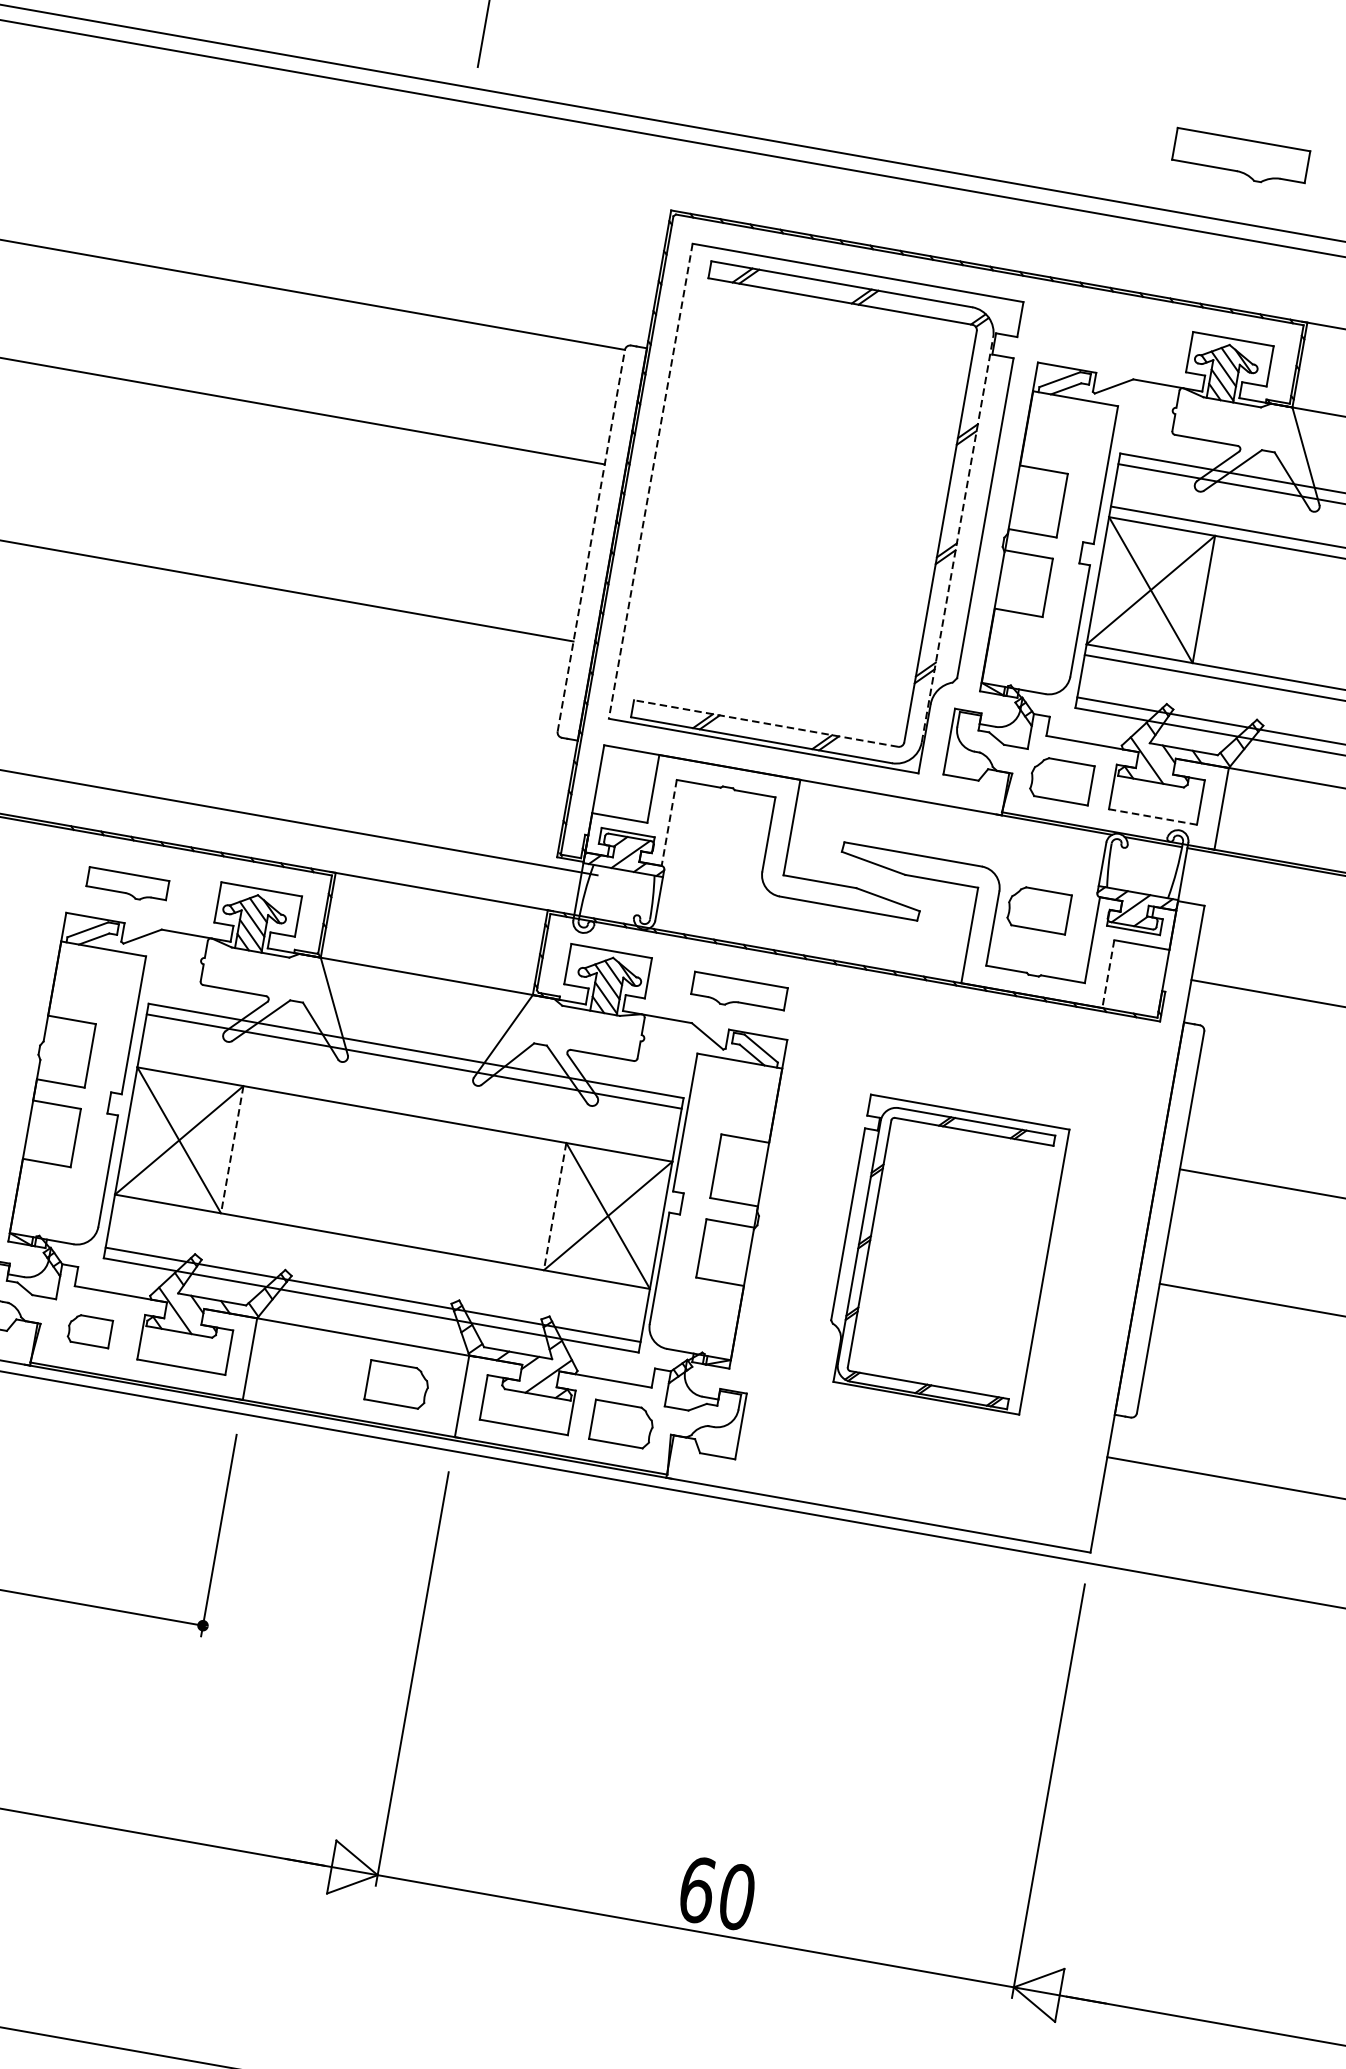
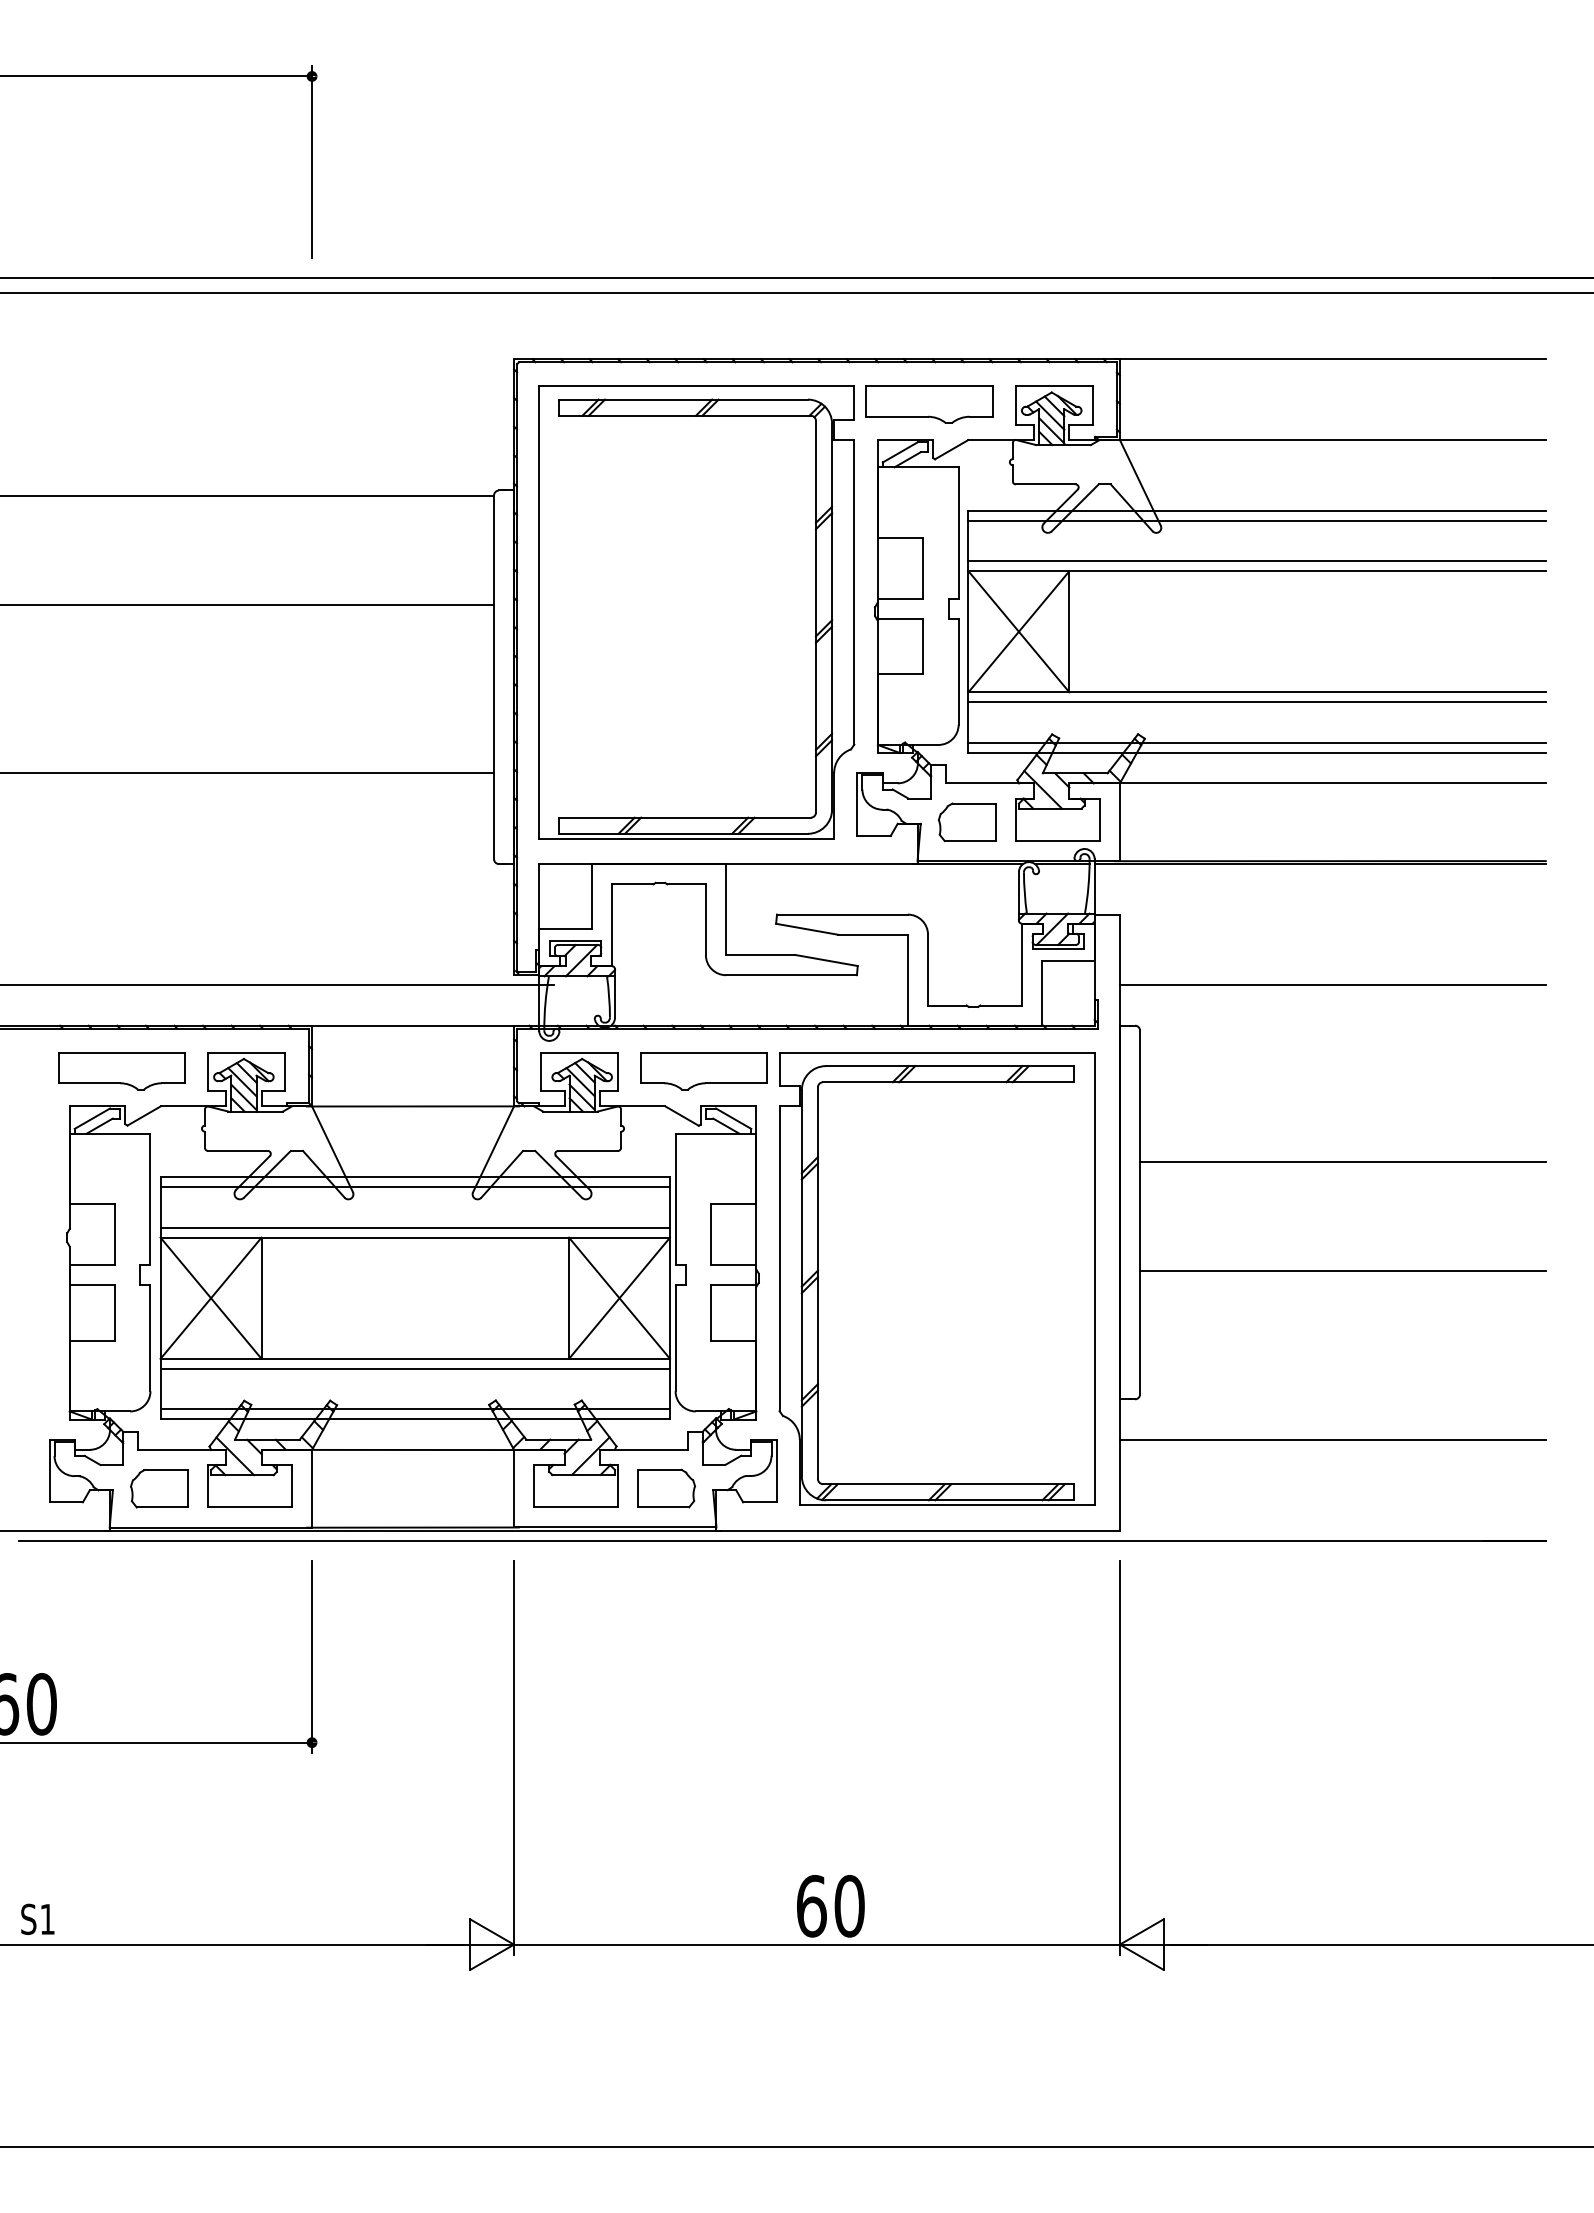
part: (1240, 158) -> (929, 404), moved
line: (650, 482) -> (539, 613), dashed -> solid
line: (957, 539) -> (832, 616), dashed -> solid
line: (591, 541) -> (494, 677), dashed -> solid
line: (766, 723) -> (685, 817), dashed -> solid
line: (1152, 817) -> (1057, 841), dashed -> solid
line: (668, 823) -> (611, 925), dashed -> solid
part: (127, 885) -> (121, 1071), size x1.67
part: (1037, 909) -> (966, 945), removed
line: (1108, 974) -> (1042, 993), dashed -> solid
part: (738, 993) -> (703, 1071), size x1.43
line: (406, 1103) -> (415, 1227), added
line: (232, 1149) -> (261, 1298), dashed -> solid
line: (555, 1206) -> (569, 1298), dashed -> solid
line: (380, 1251) -> (415, 1368), added
part: (944, 1253) -> (936, 1278), size x1.67
part: (89, 1330) -> (159, 1488), size x1.43
part: (397, 1384) -> (452, 1488), removed

